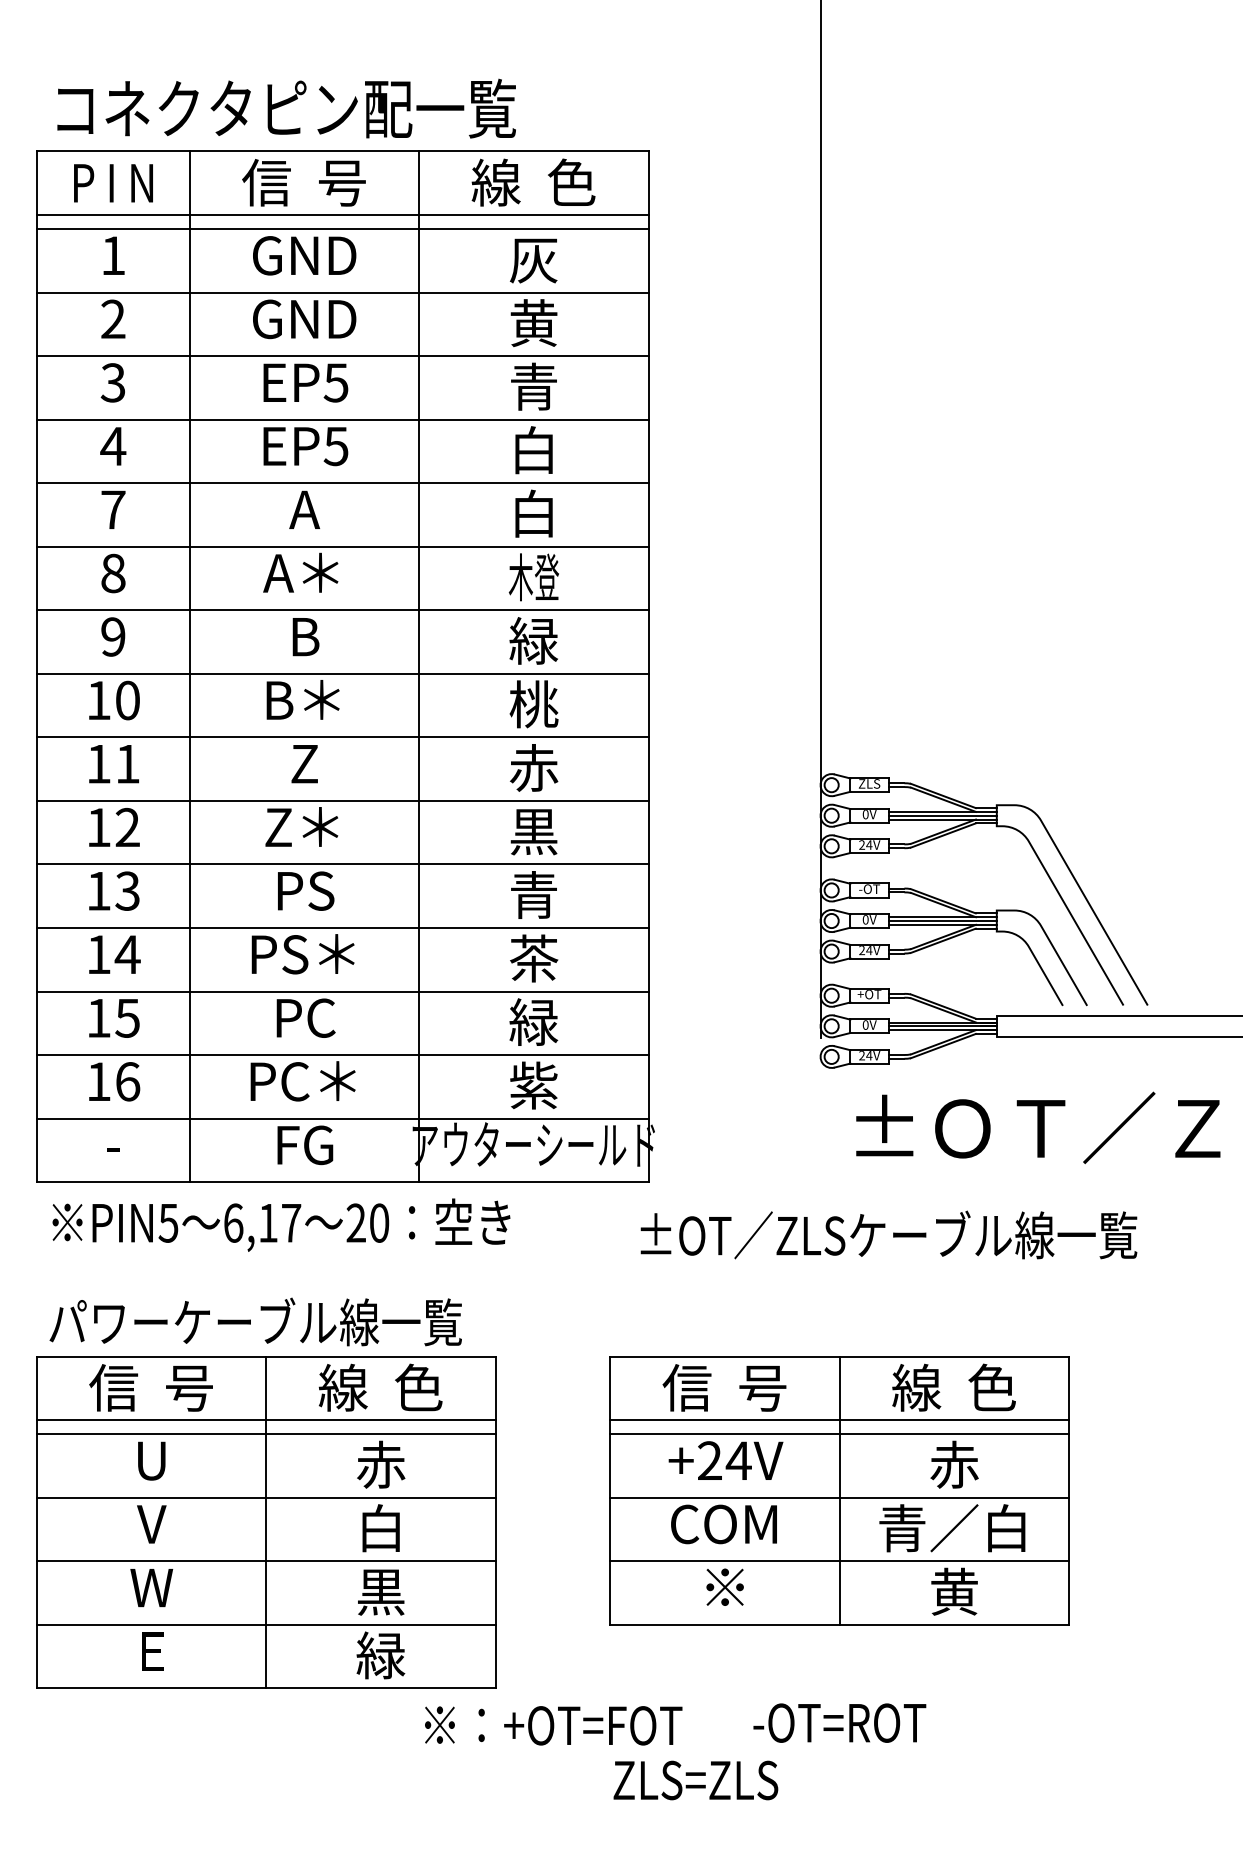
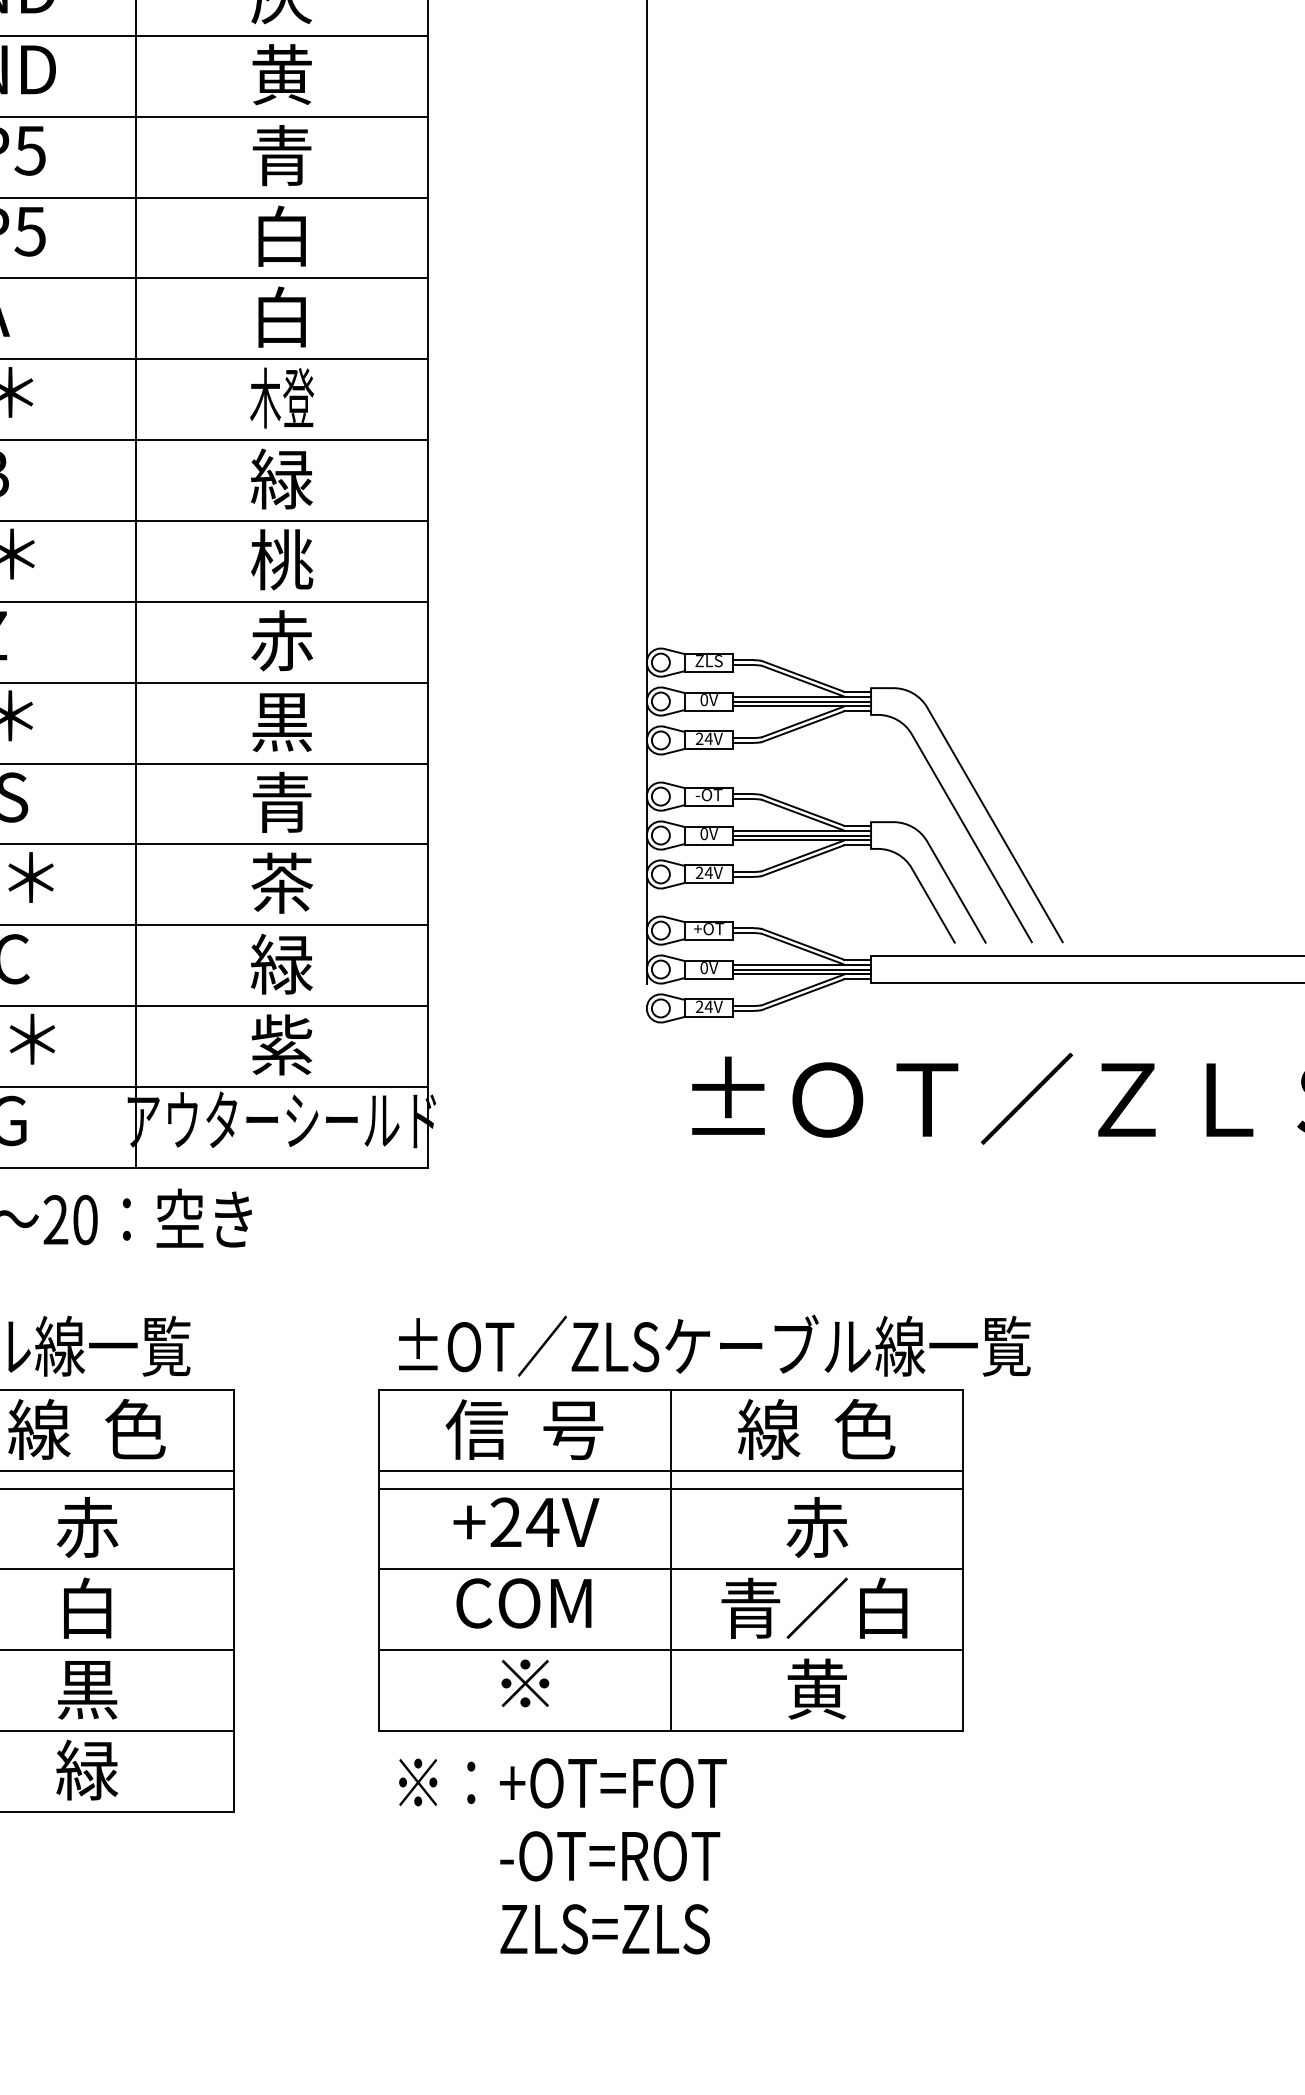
text: (888, 1234) -> (714, 1345), moved
text: (839, 1722) -> (609, 1855), moved
text: (553, 1725) -> (562, 1782), moved
text: (695, 1780) -> (604, 1929), moved

